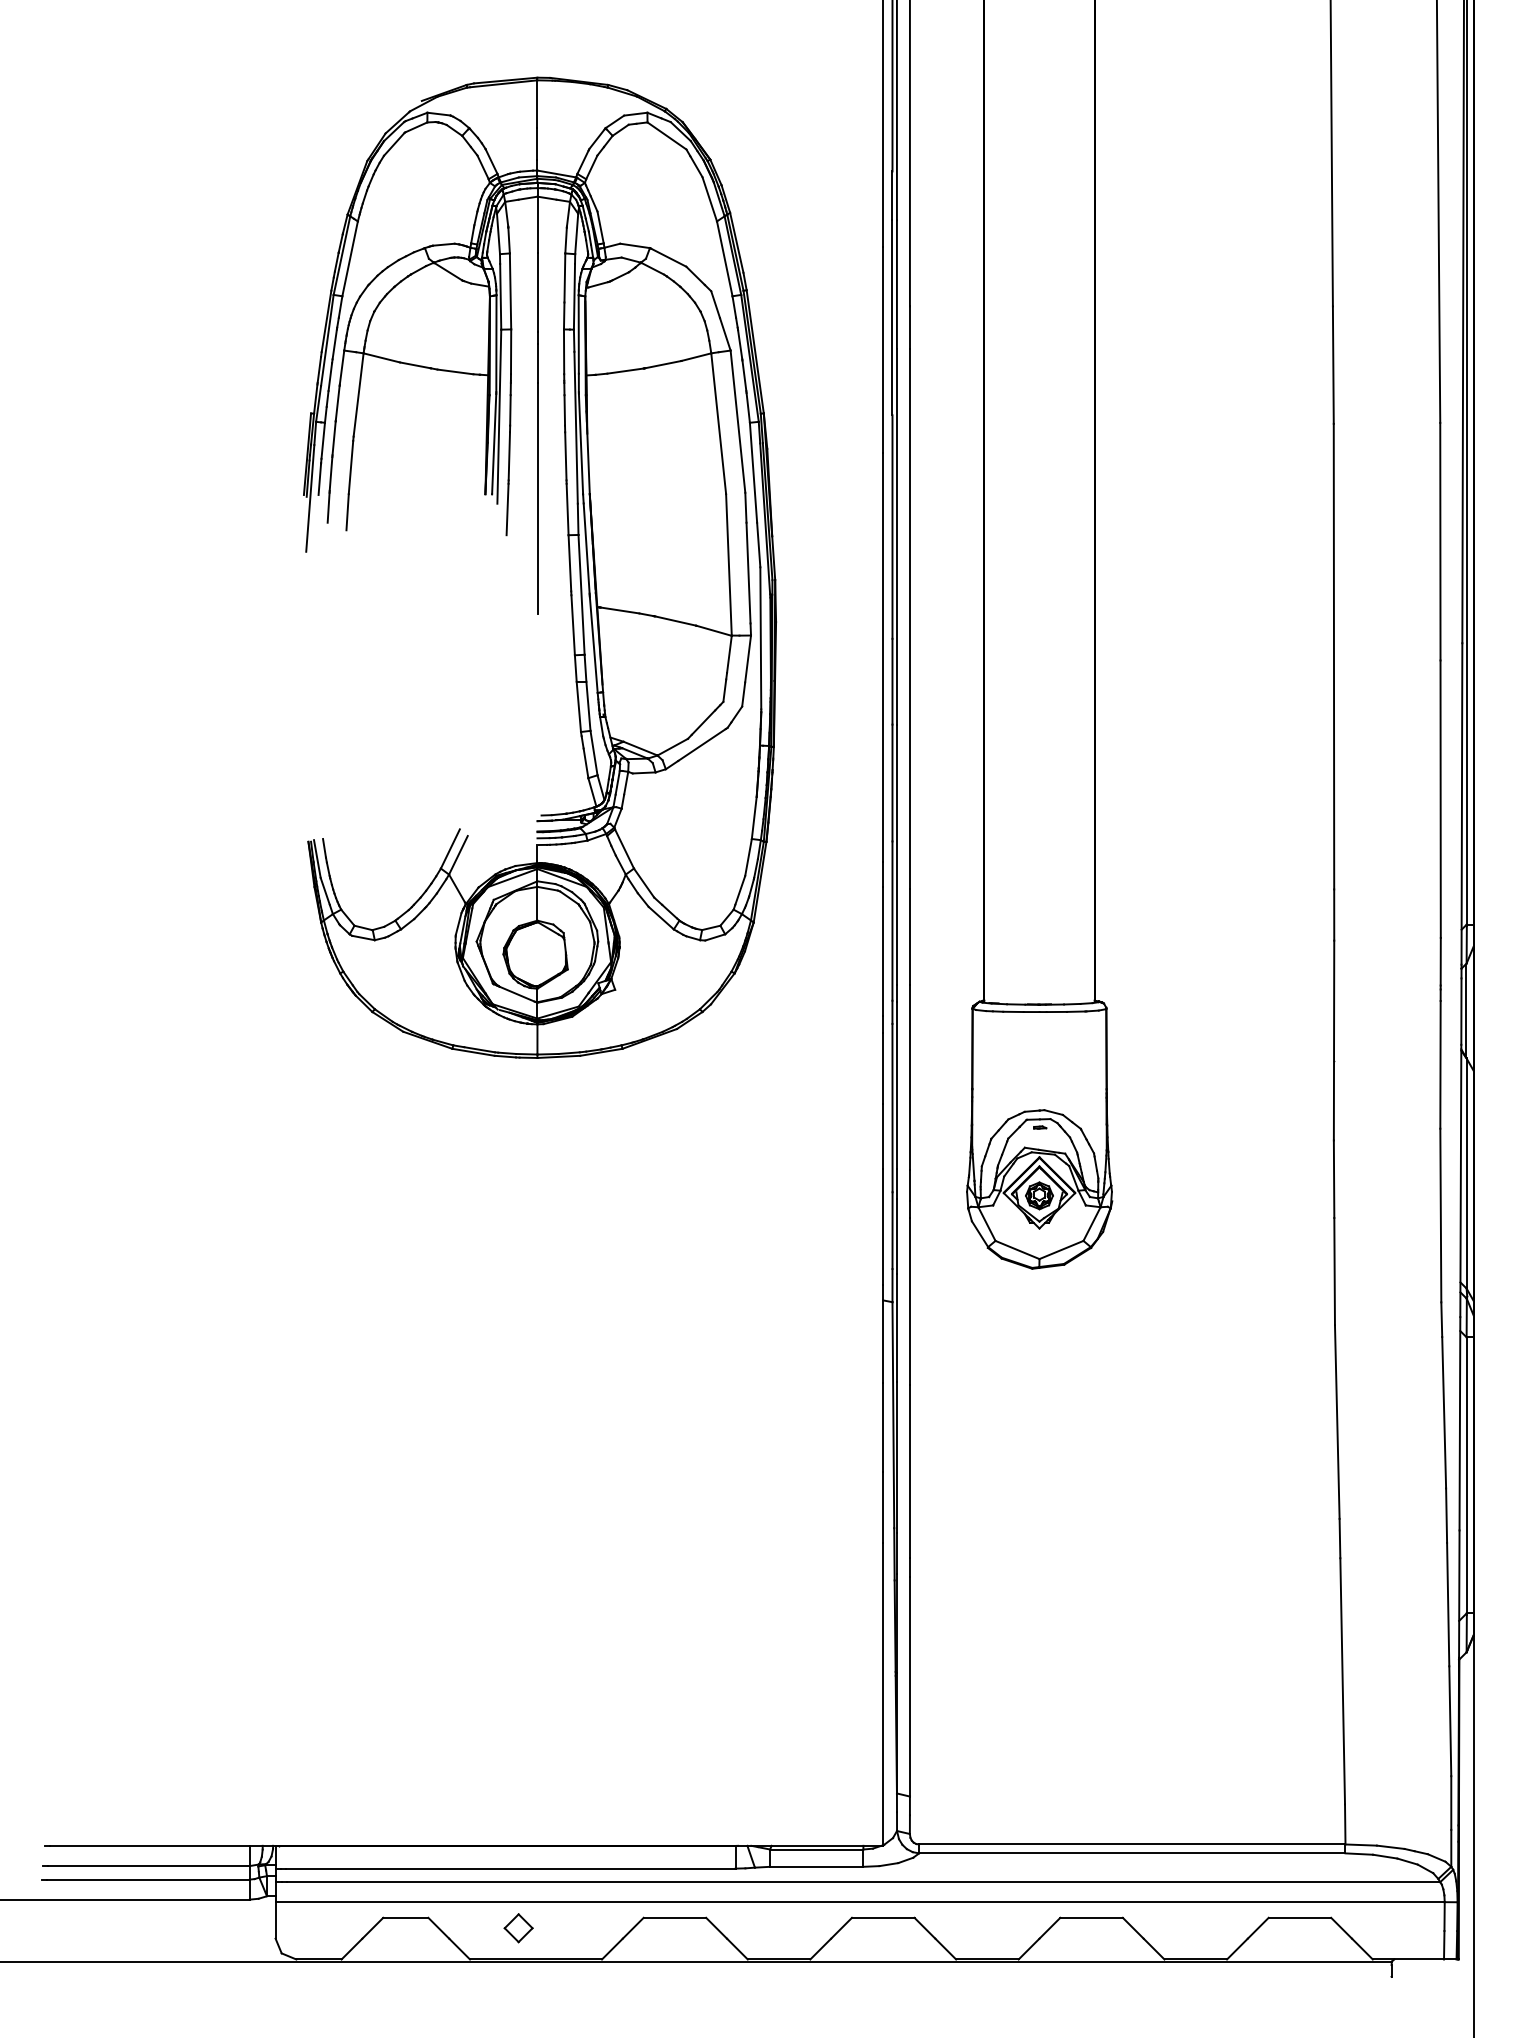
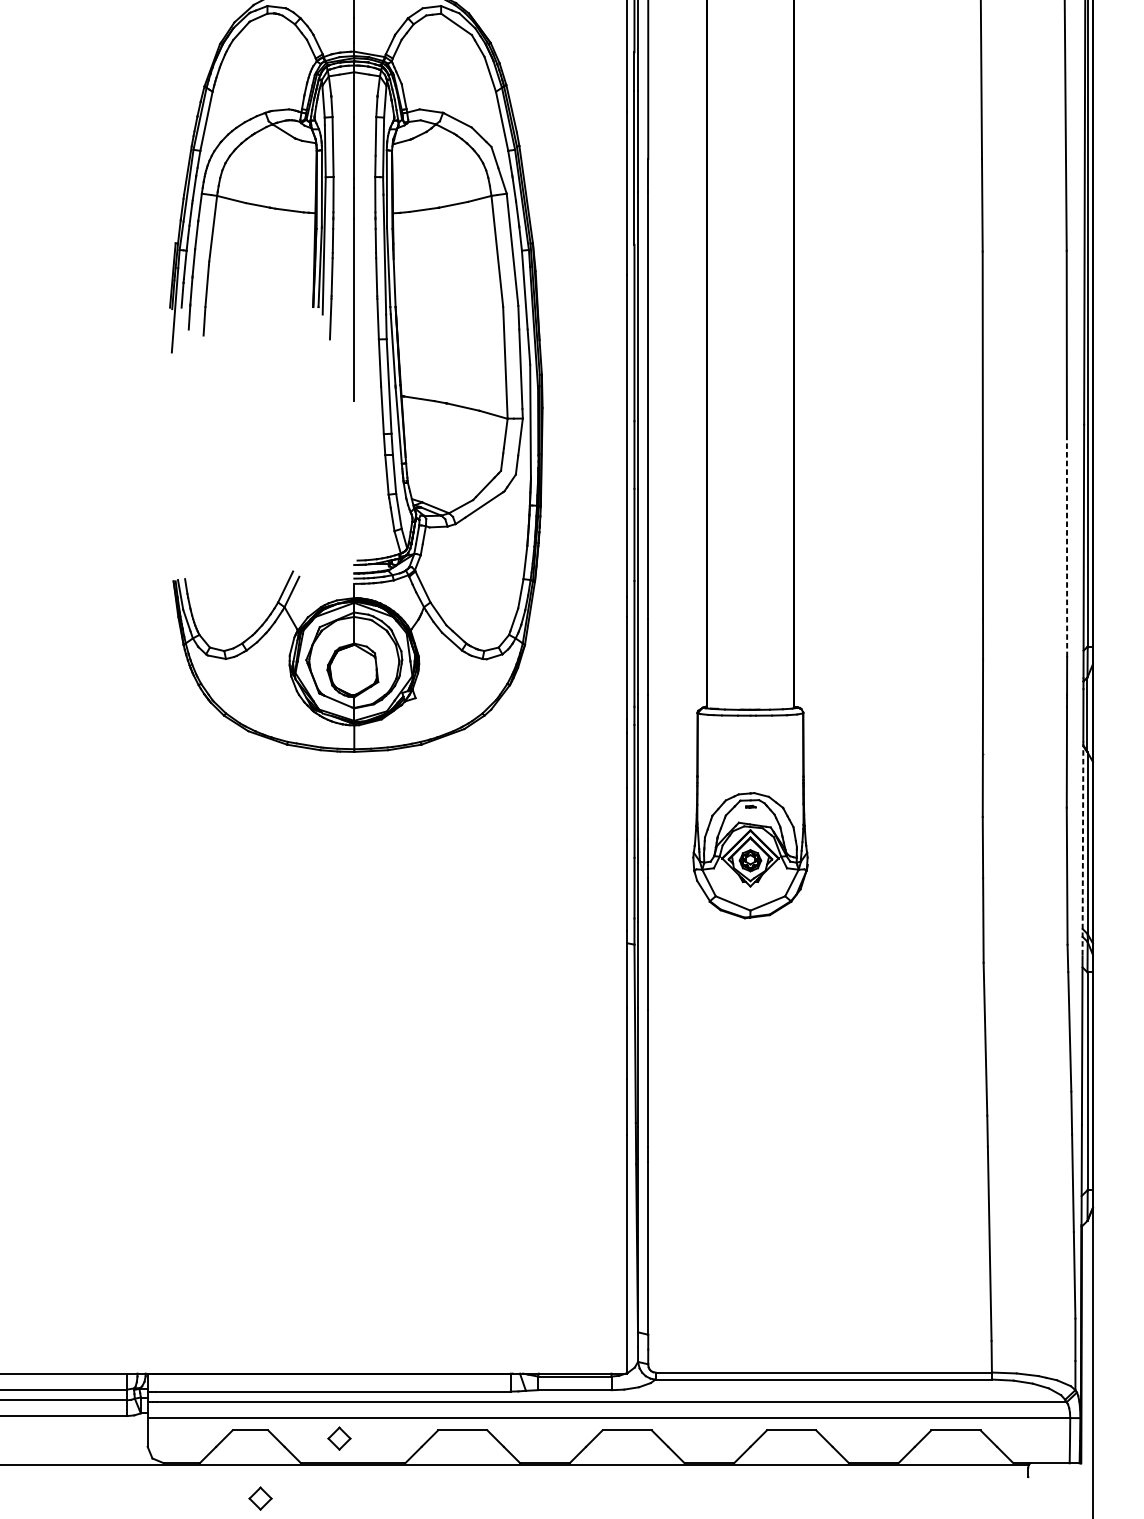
line: (1440, 799) -> (1066, 547), solid -> dashed
line: (1460, 1181) -> (1082, 849), solid -> dashed
part: (418, 2004) -> (260, 1498), added

